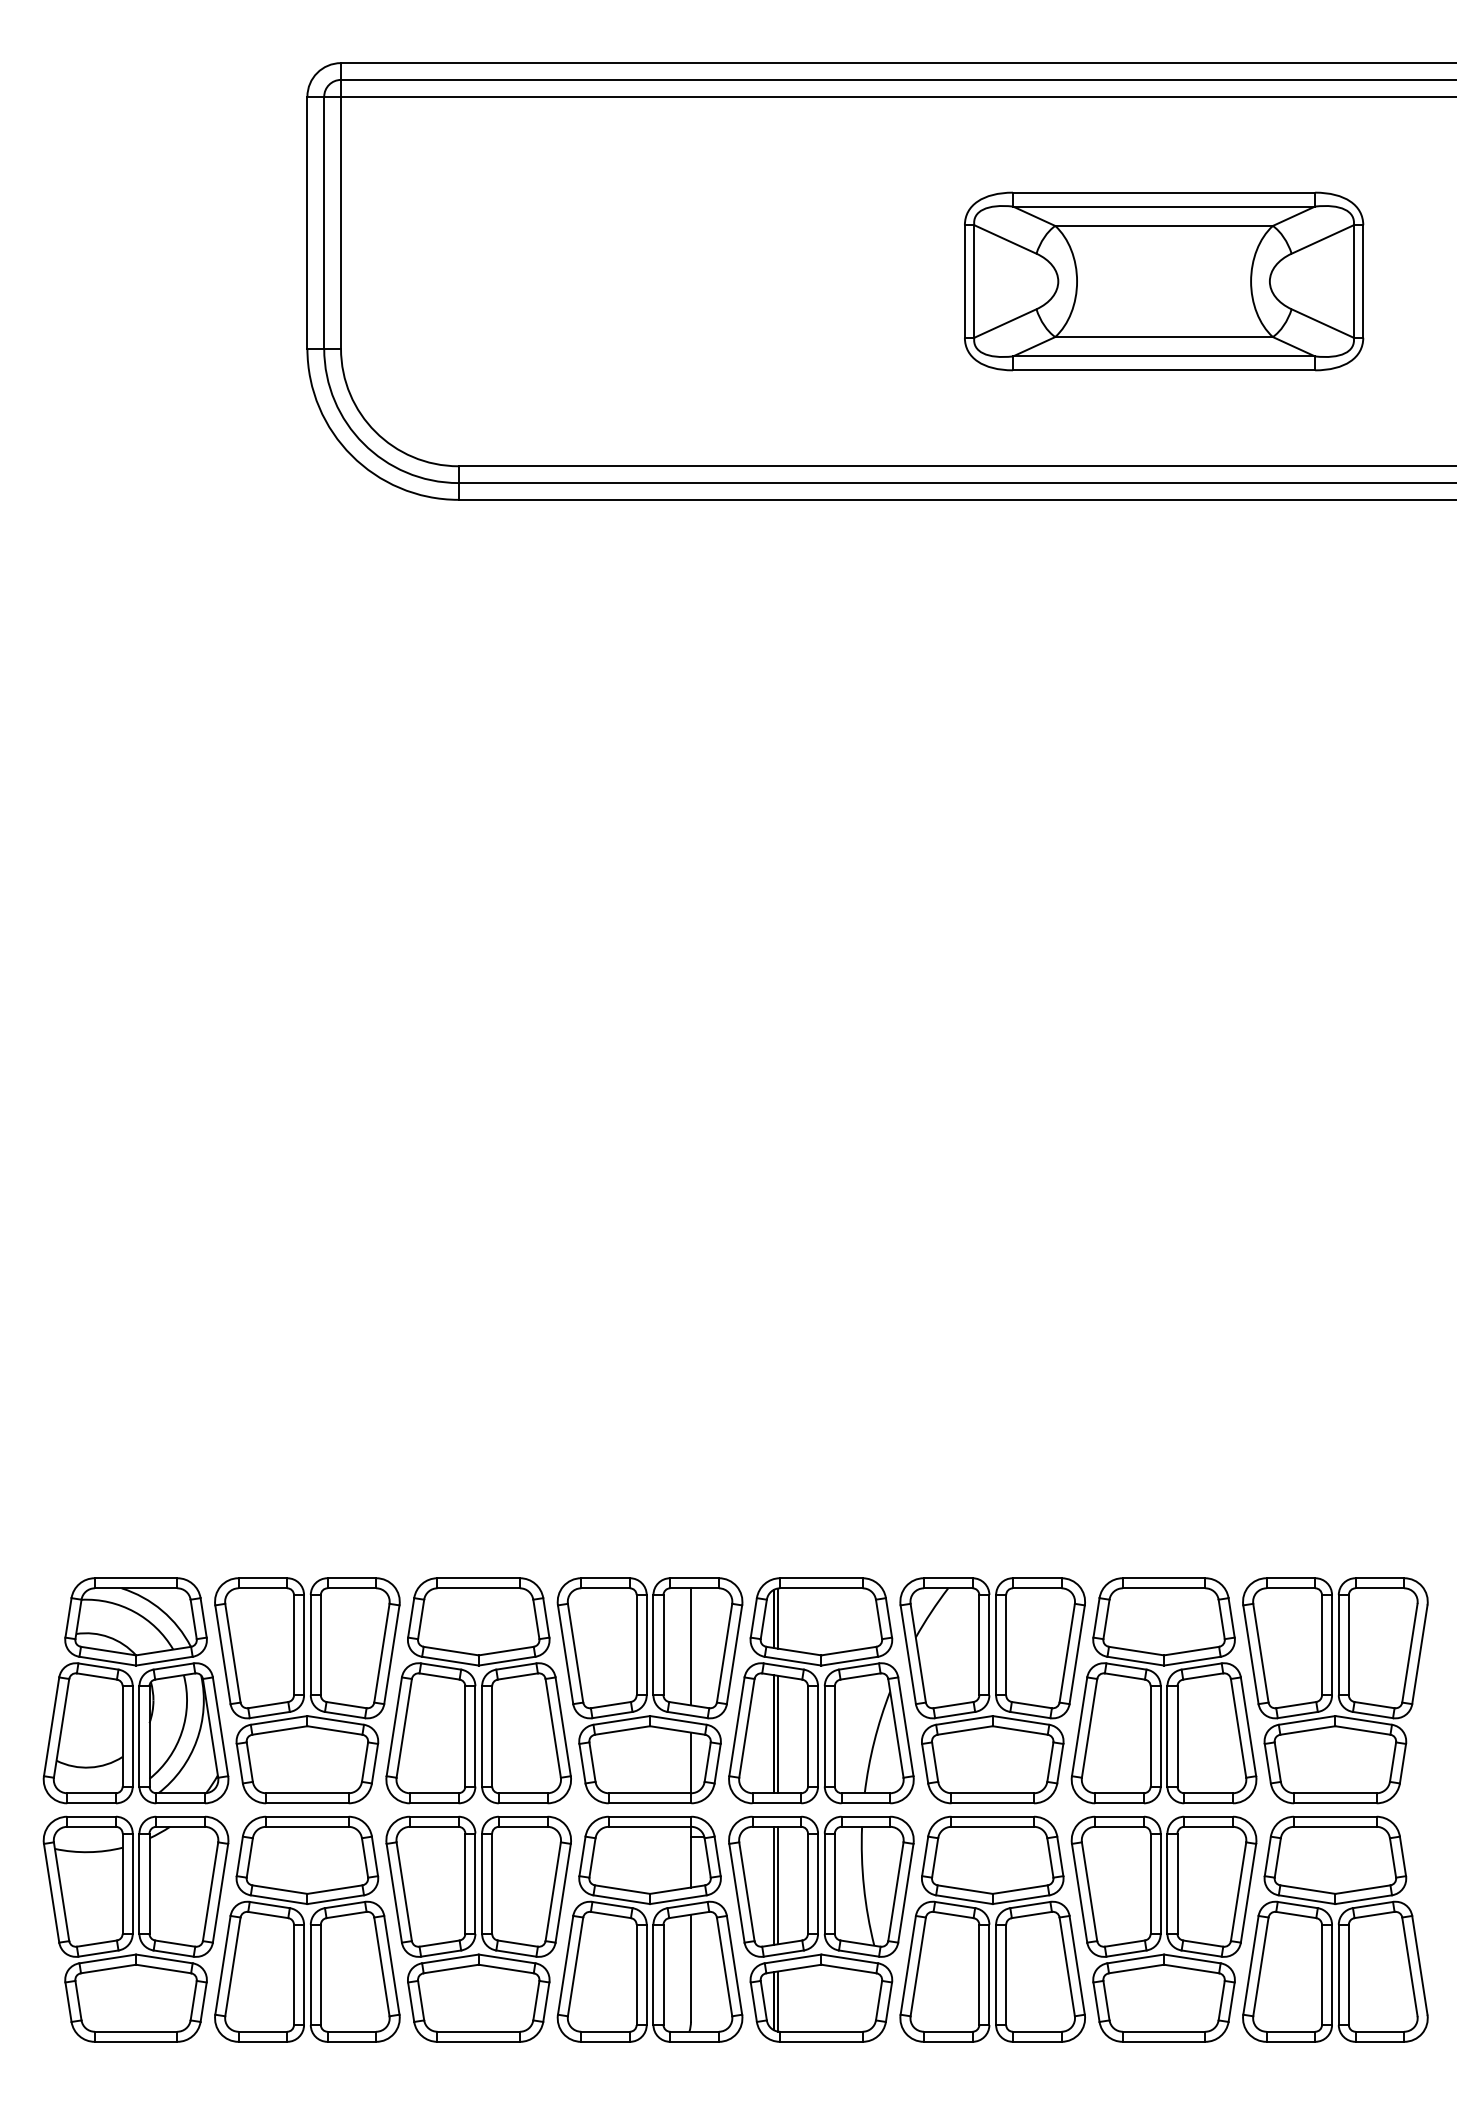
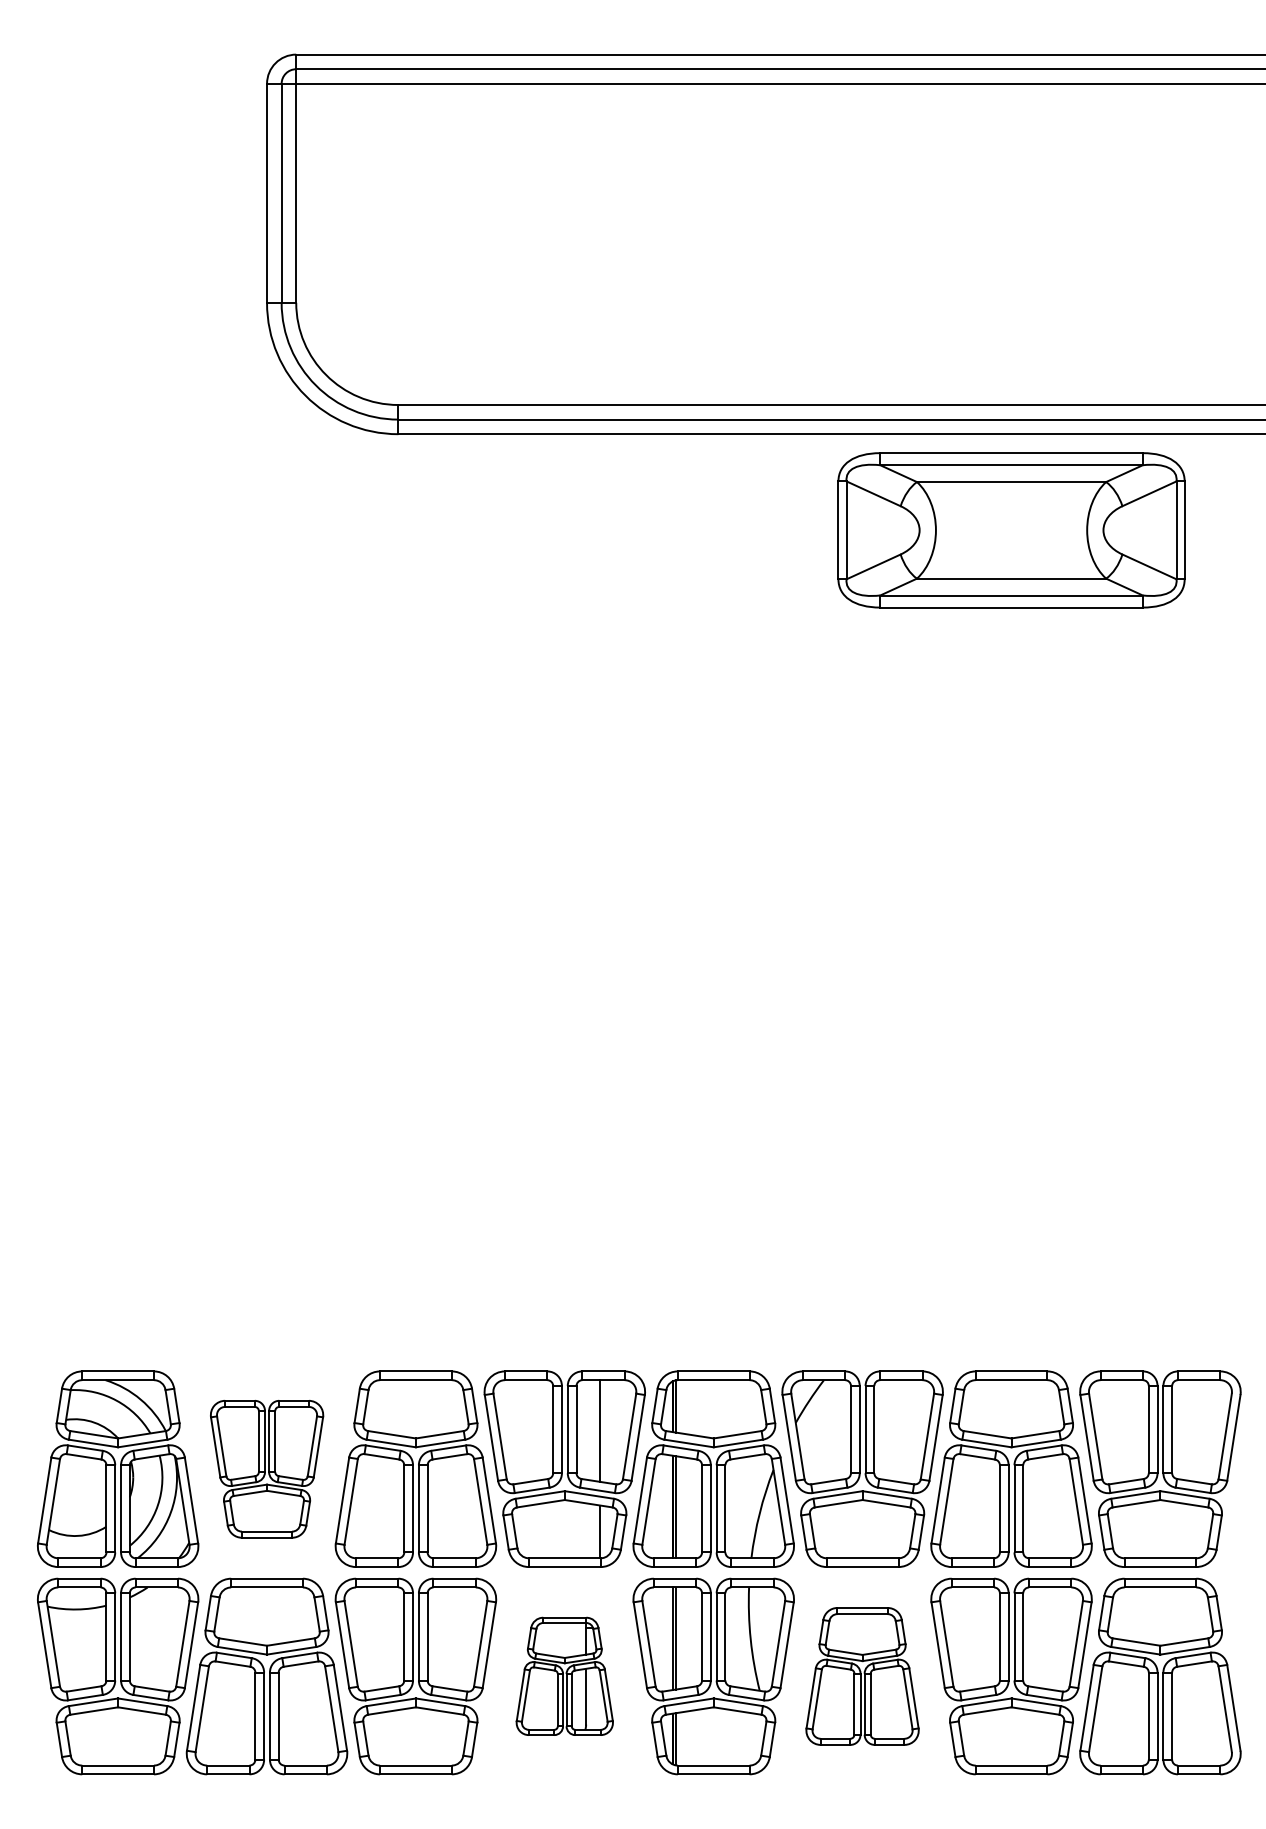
part: (1164, 281) -> (1011, 530), moved
part: (307, 1690) -> (267, 1468), size x0.7
part: (649, 1928) -> (564, 1675), size x0.6
part: (992, 1928) -> (862, 1675), size x0.7

